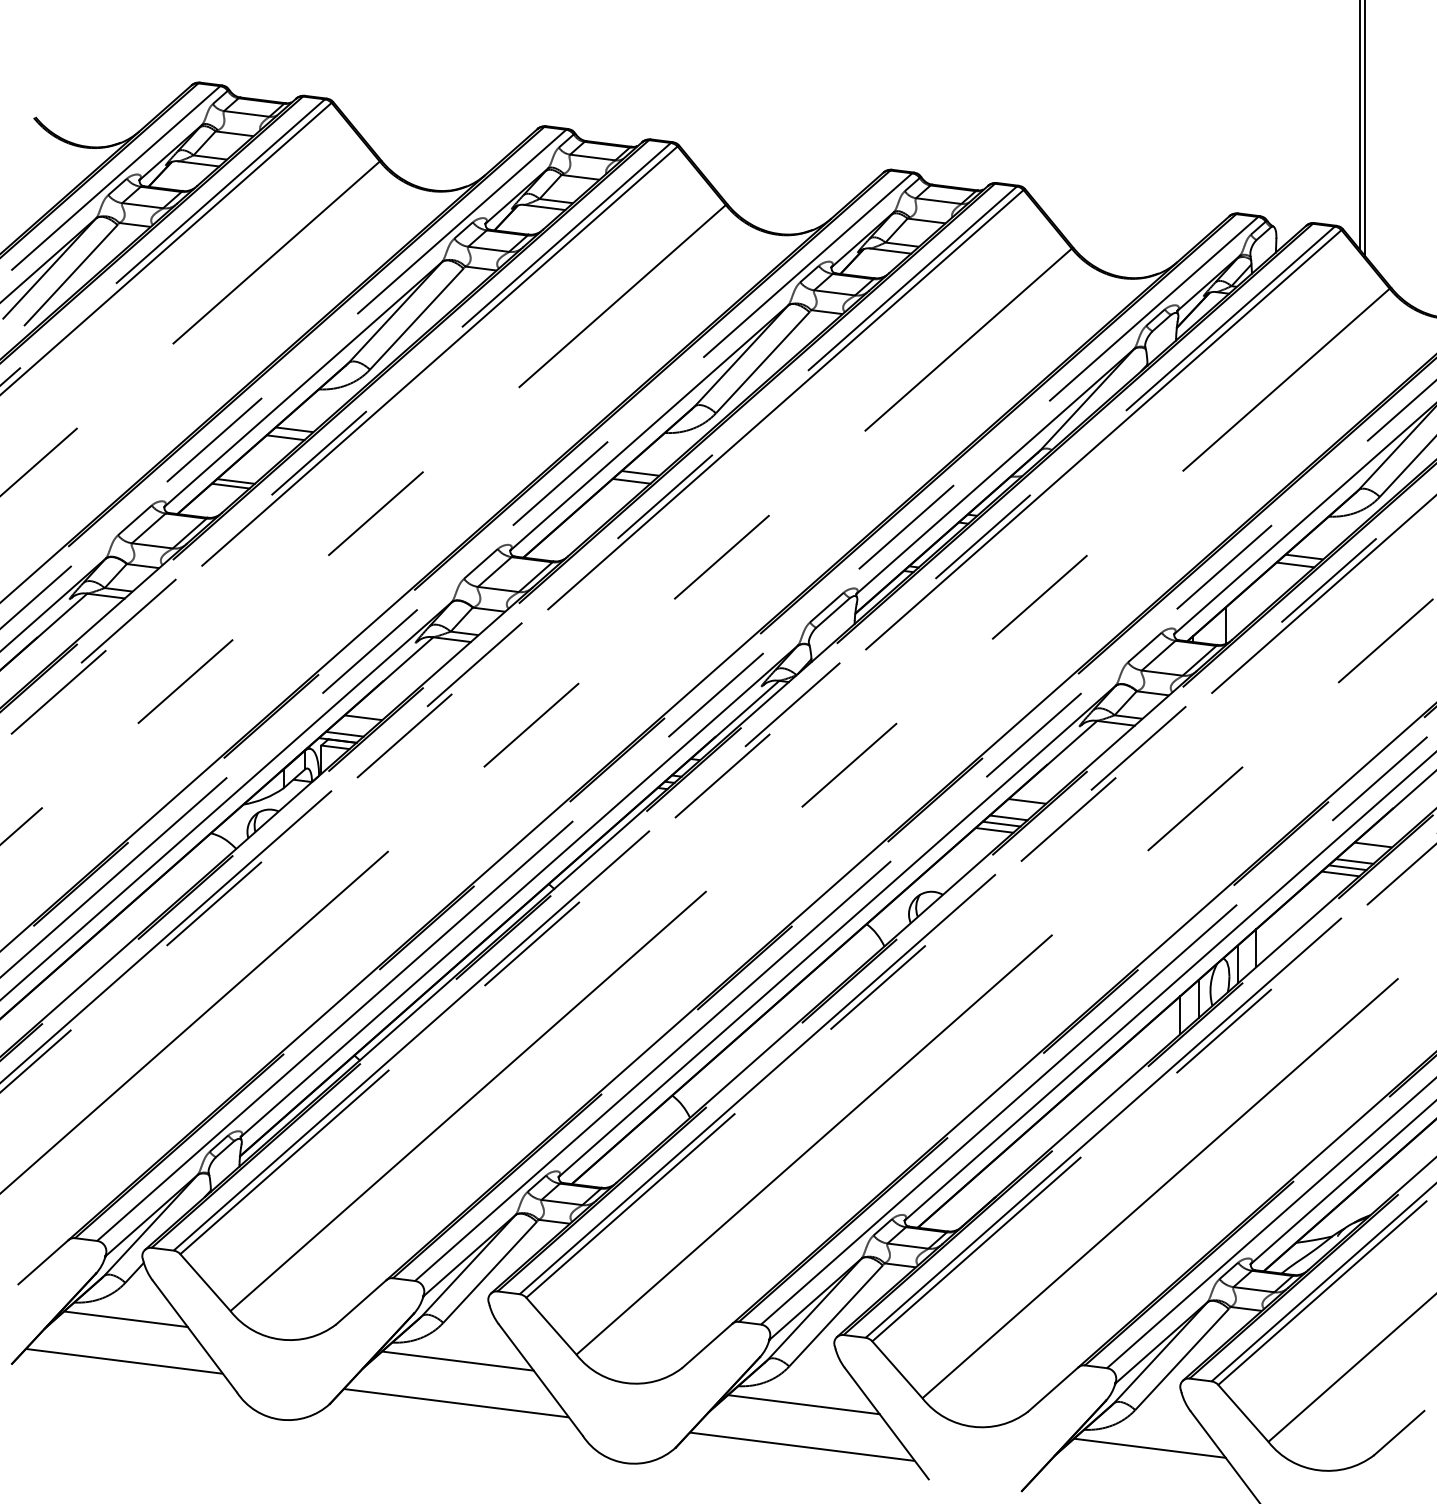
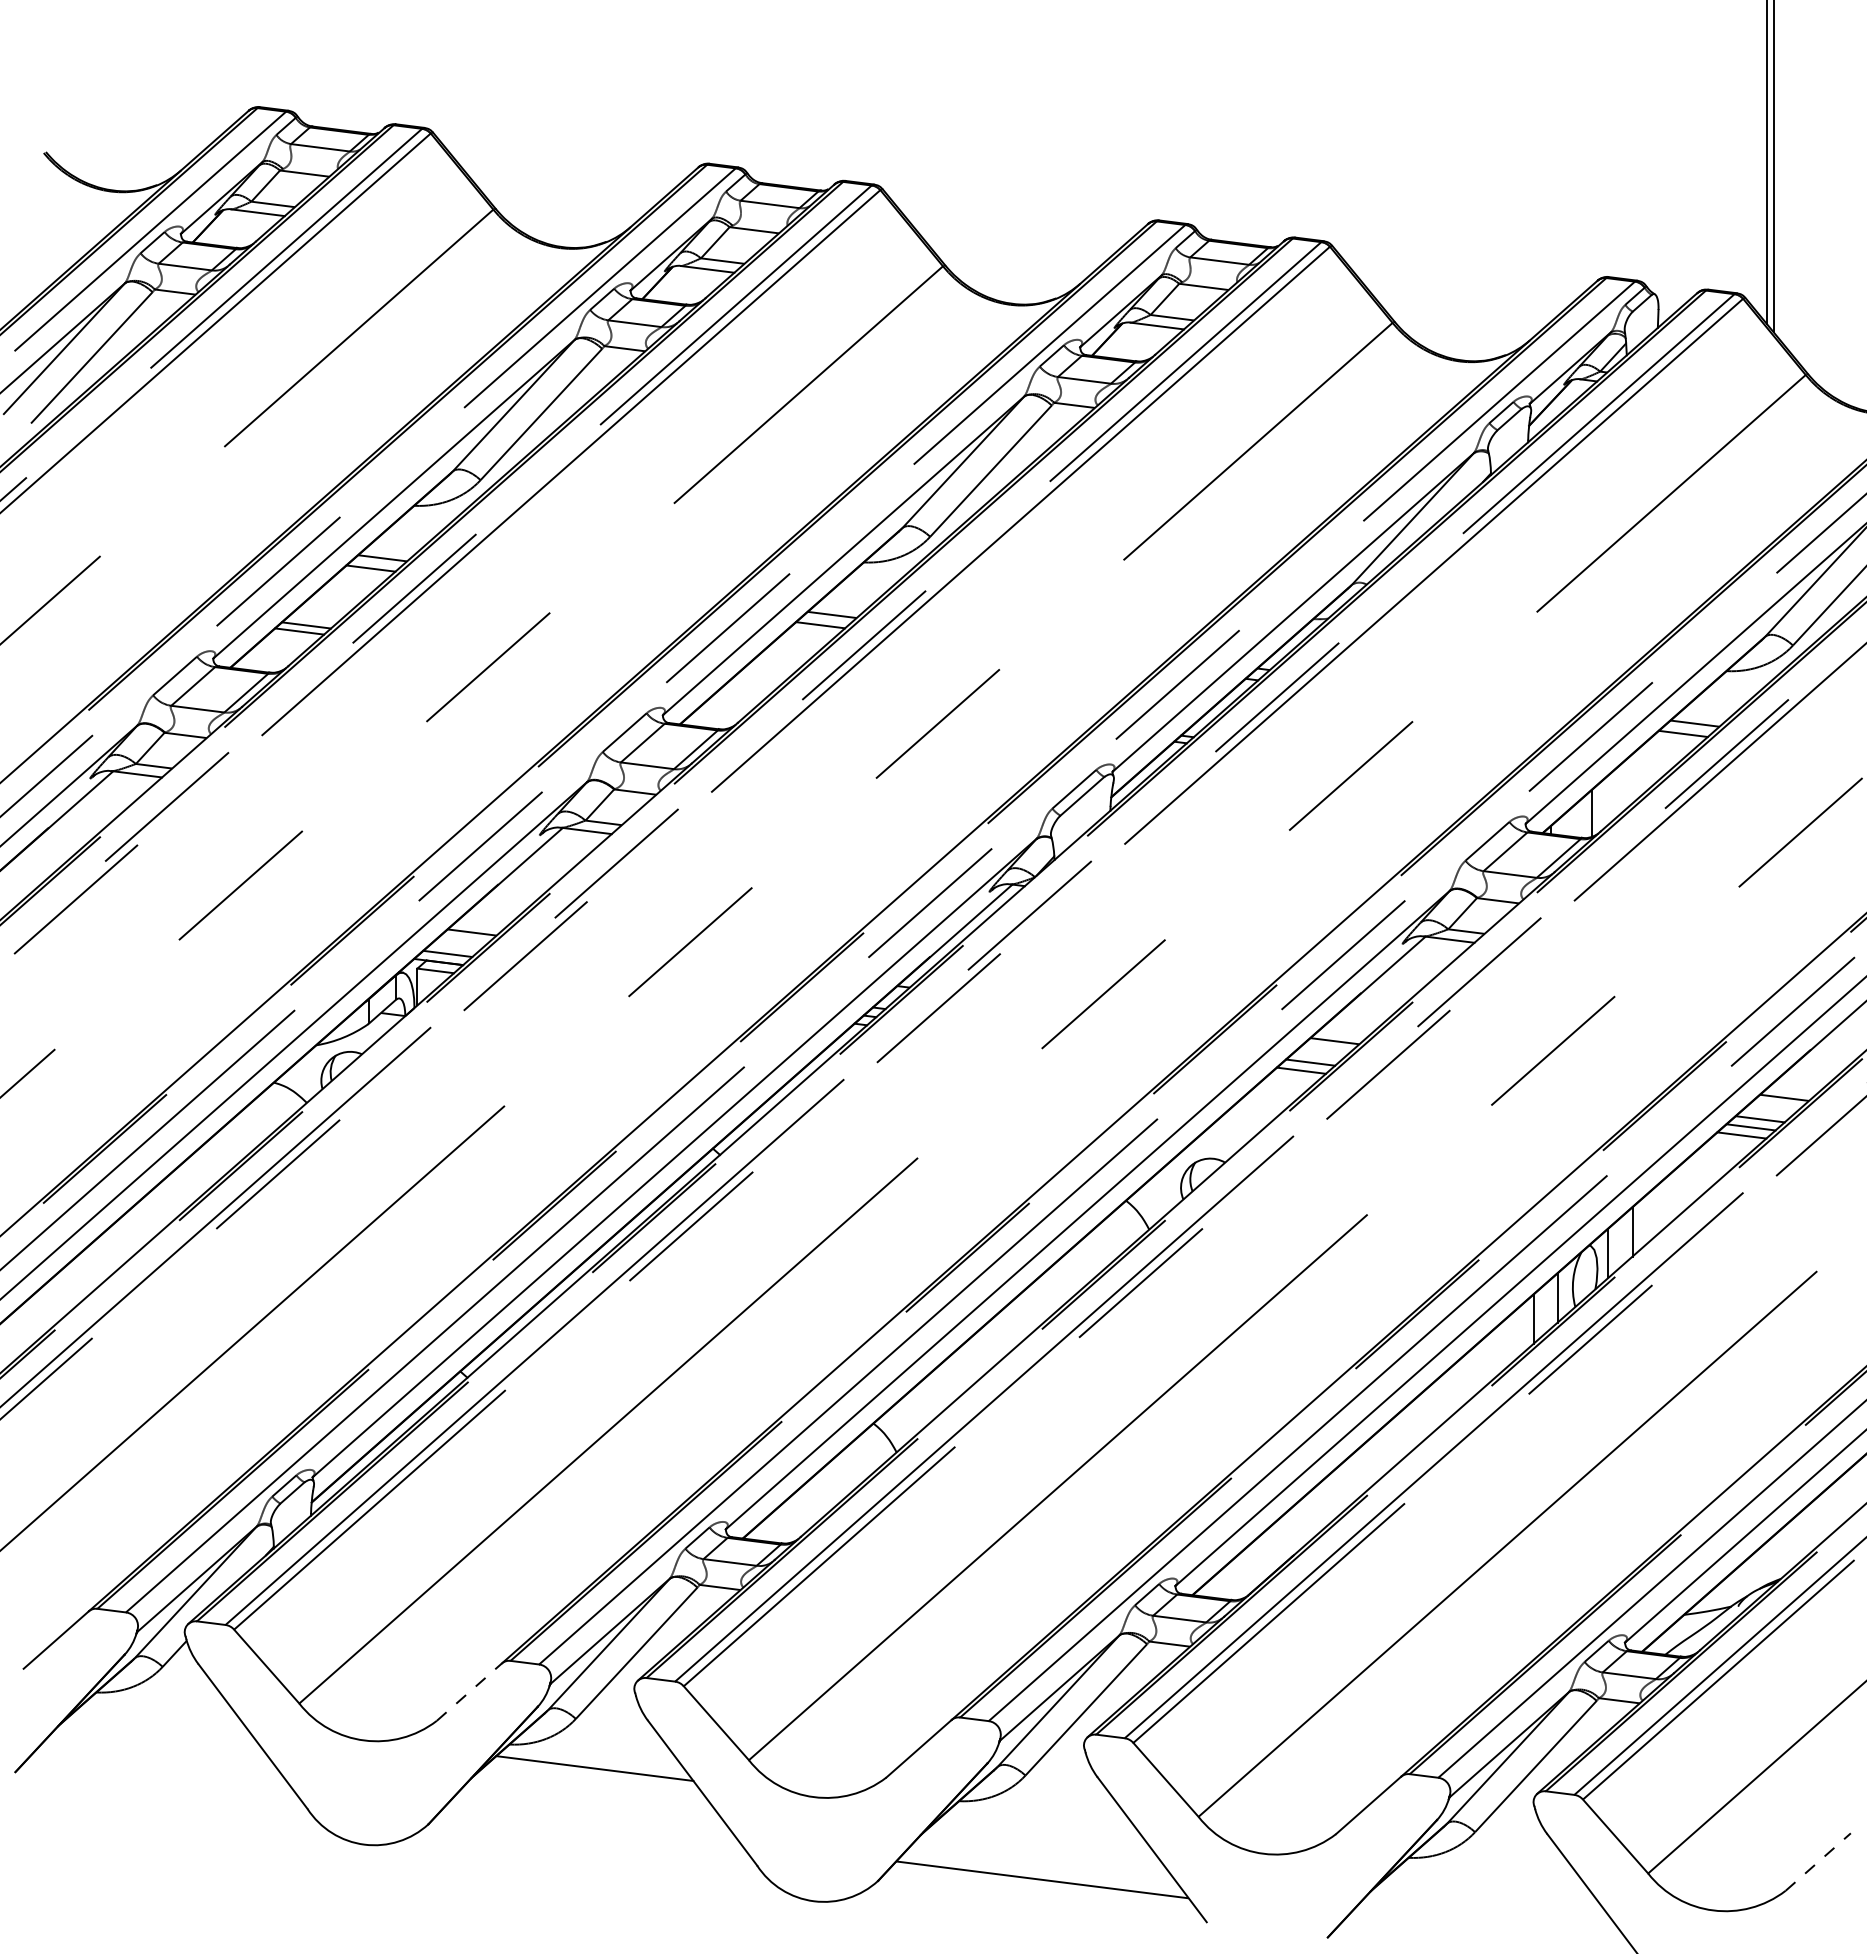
line: (993, 830) -> (1291, 1078), removed
line: (361, 1301) -> (469, 1691), solid -> dashed
line: (125, 1319) -> (163, 1714), removed
line: (124, 1361) -> (161, 1768), removed
line: (456, 1402) -> (592, 1822), removed
line: (803, 1404) -> (1044, 1824), removed
line: (1399, 1432) -> (1818, 1861), solid -> dashed
line: (1149, 1448) -> (1493, 1881), removed

